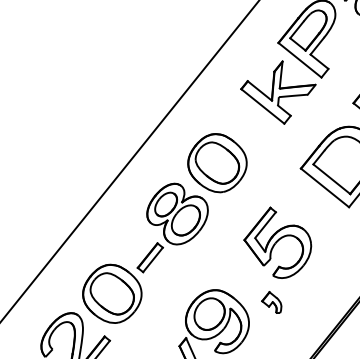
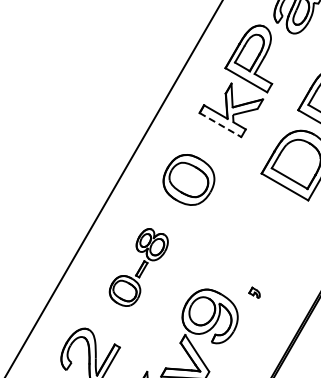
line: (262, 106) -> (220, 125), solid -> dashed
part: (277, 242) -> (251, 240), removed
part: (145, 253) -> (138, 267), size x0.6
part: (272, 302) -> (254, 292), size x0.6

